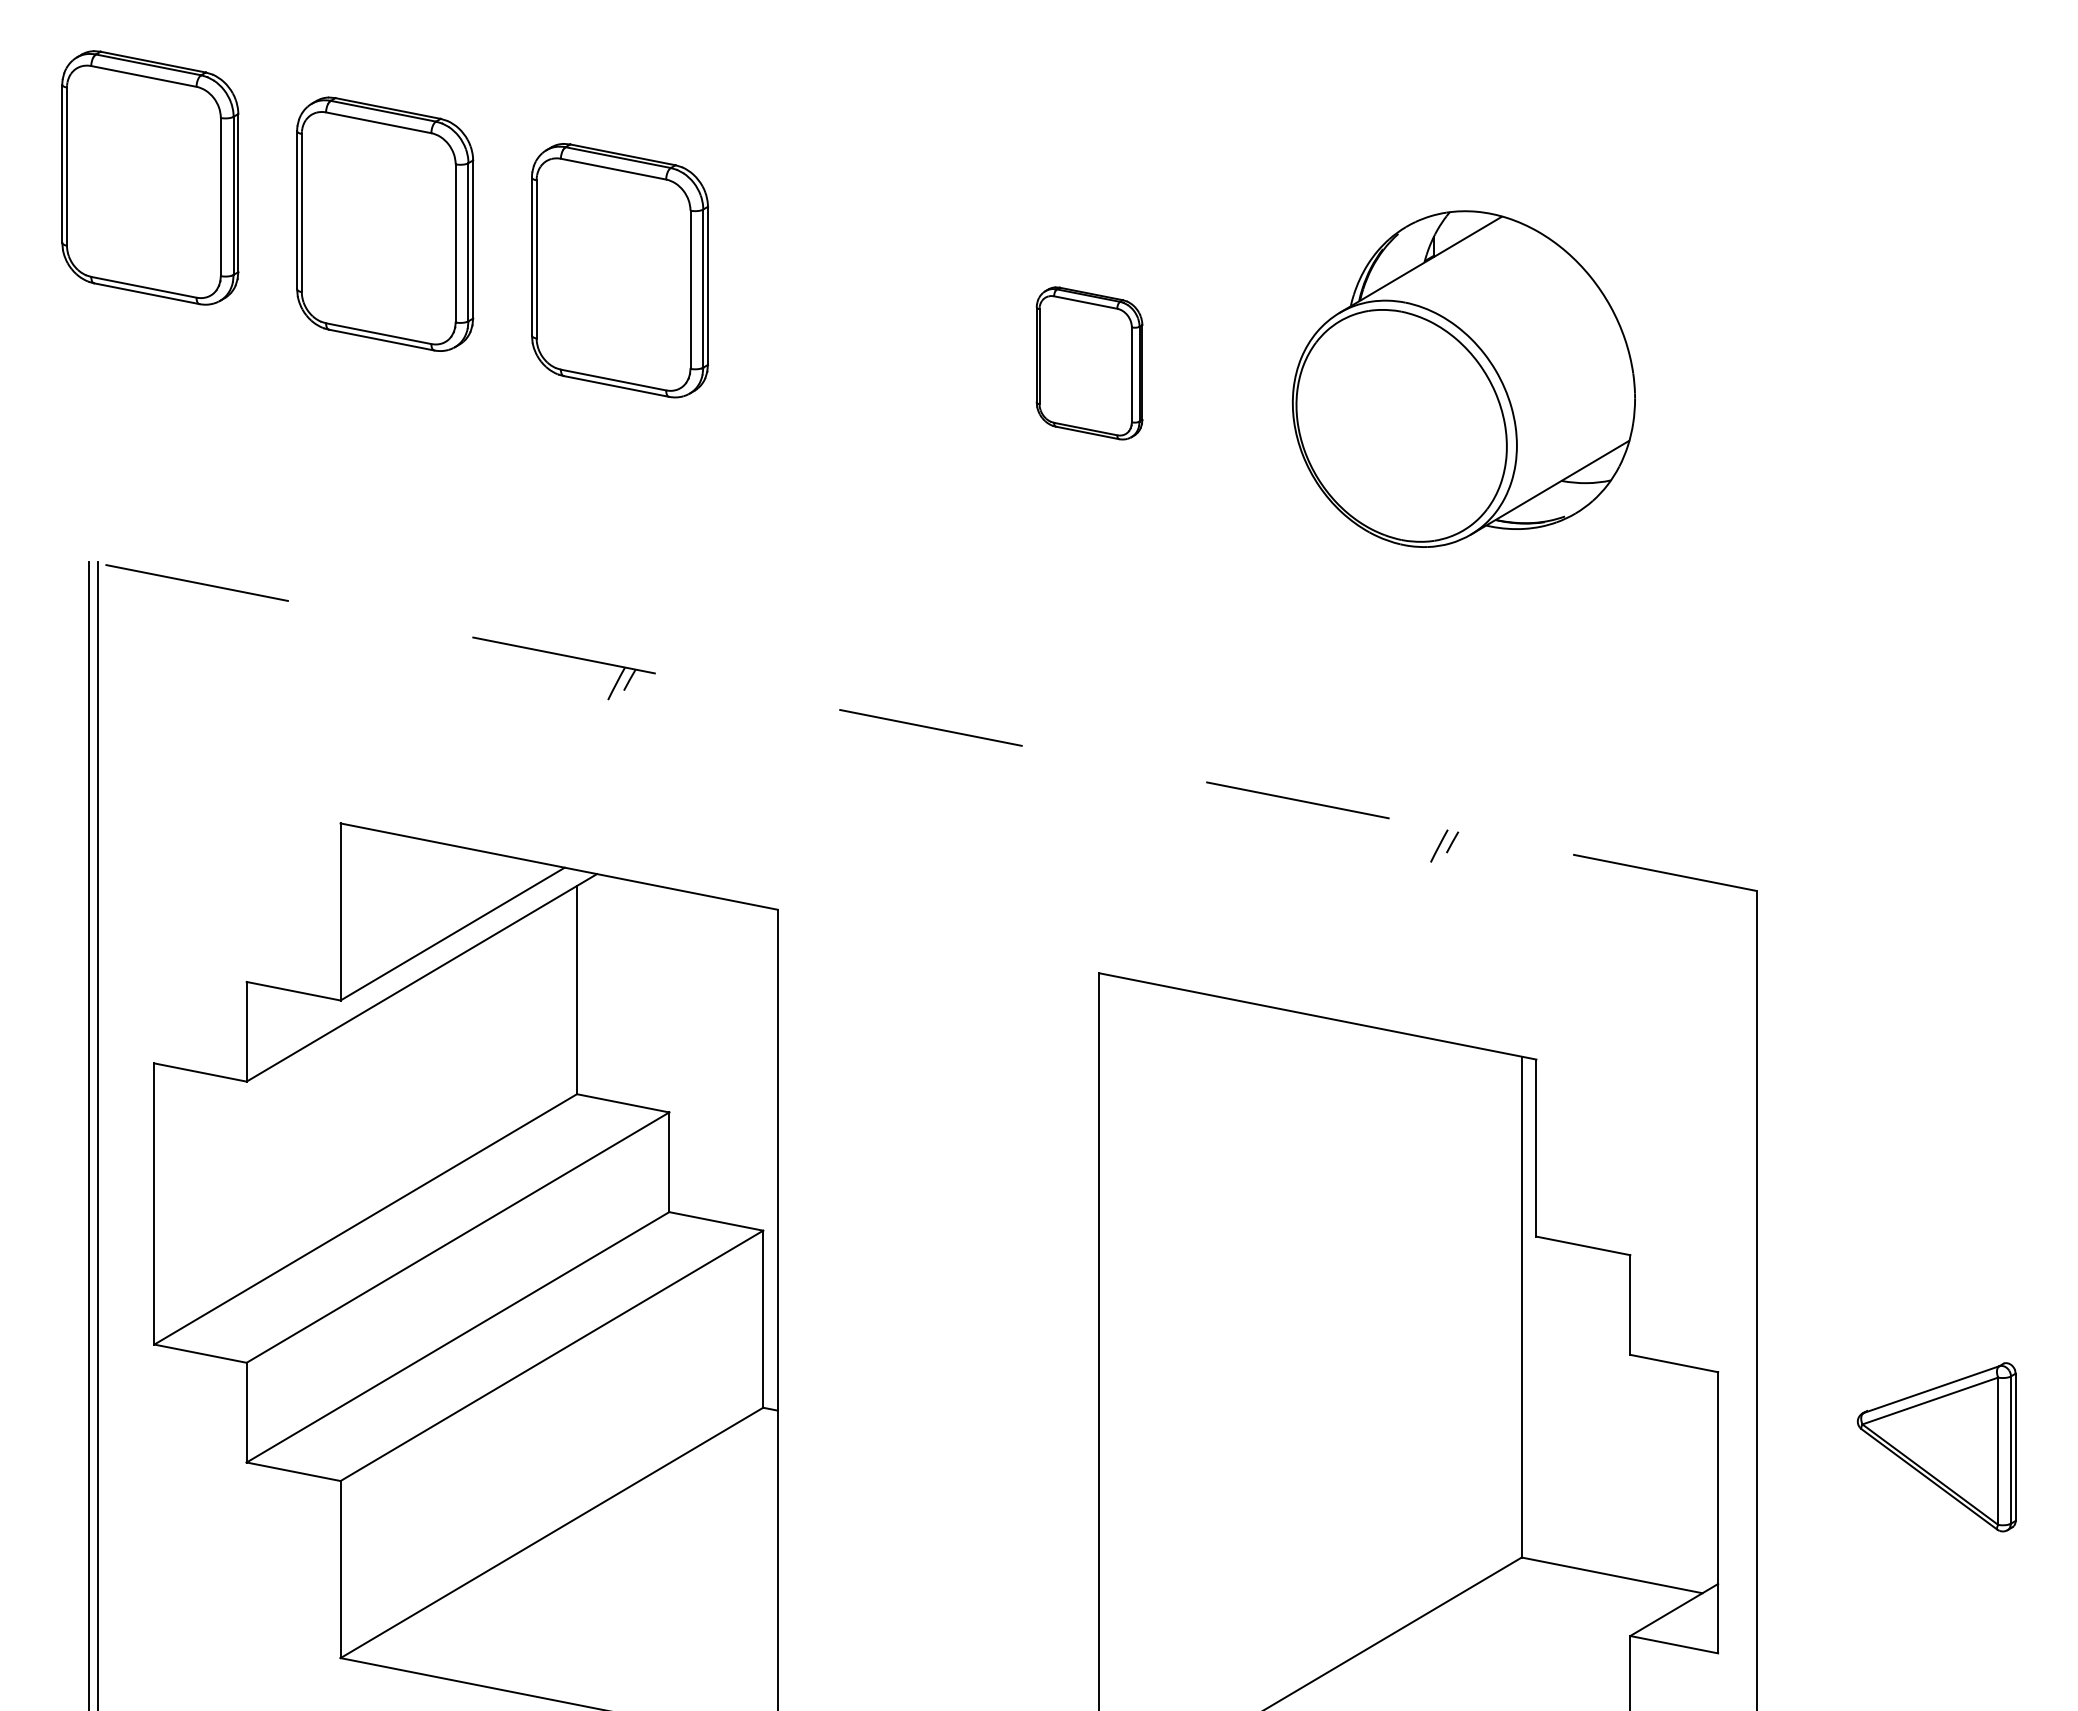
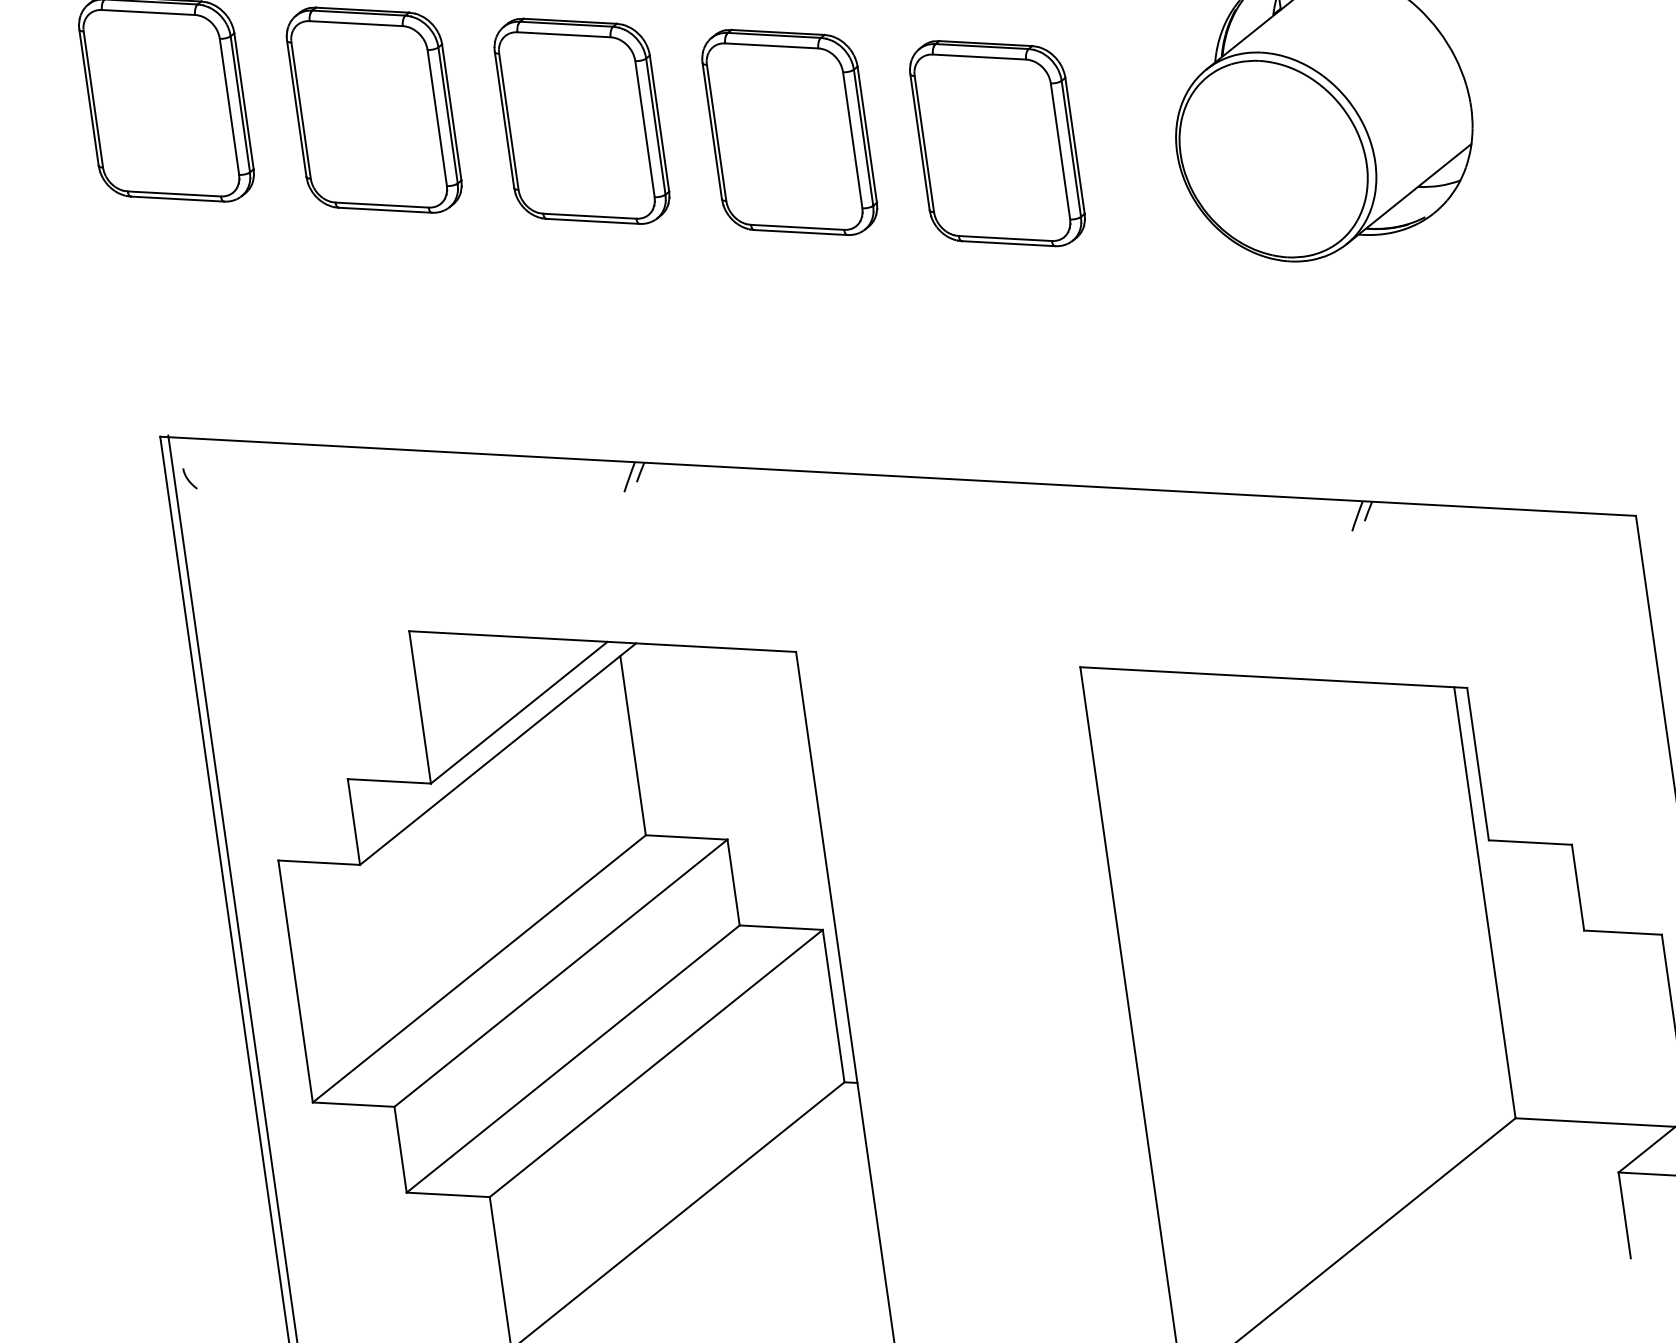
part: (854, 316) -> (789, 132), added
part: (1089, 363) -> (997, 143), size x1.67
curve: (114, 615) -> (189, 479), added
line: (922, 726) -> (898, 476), dashed -> solid

